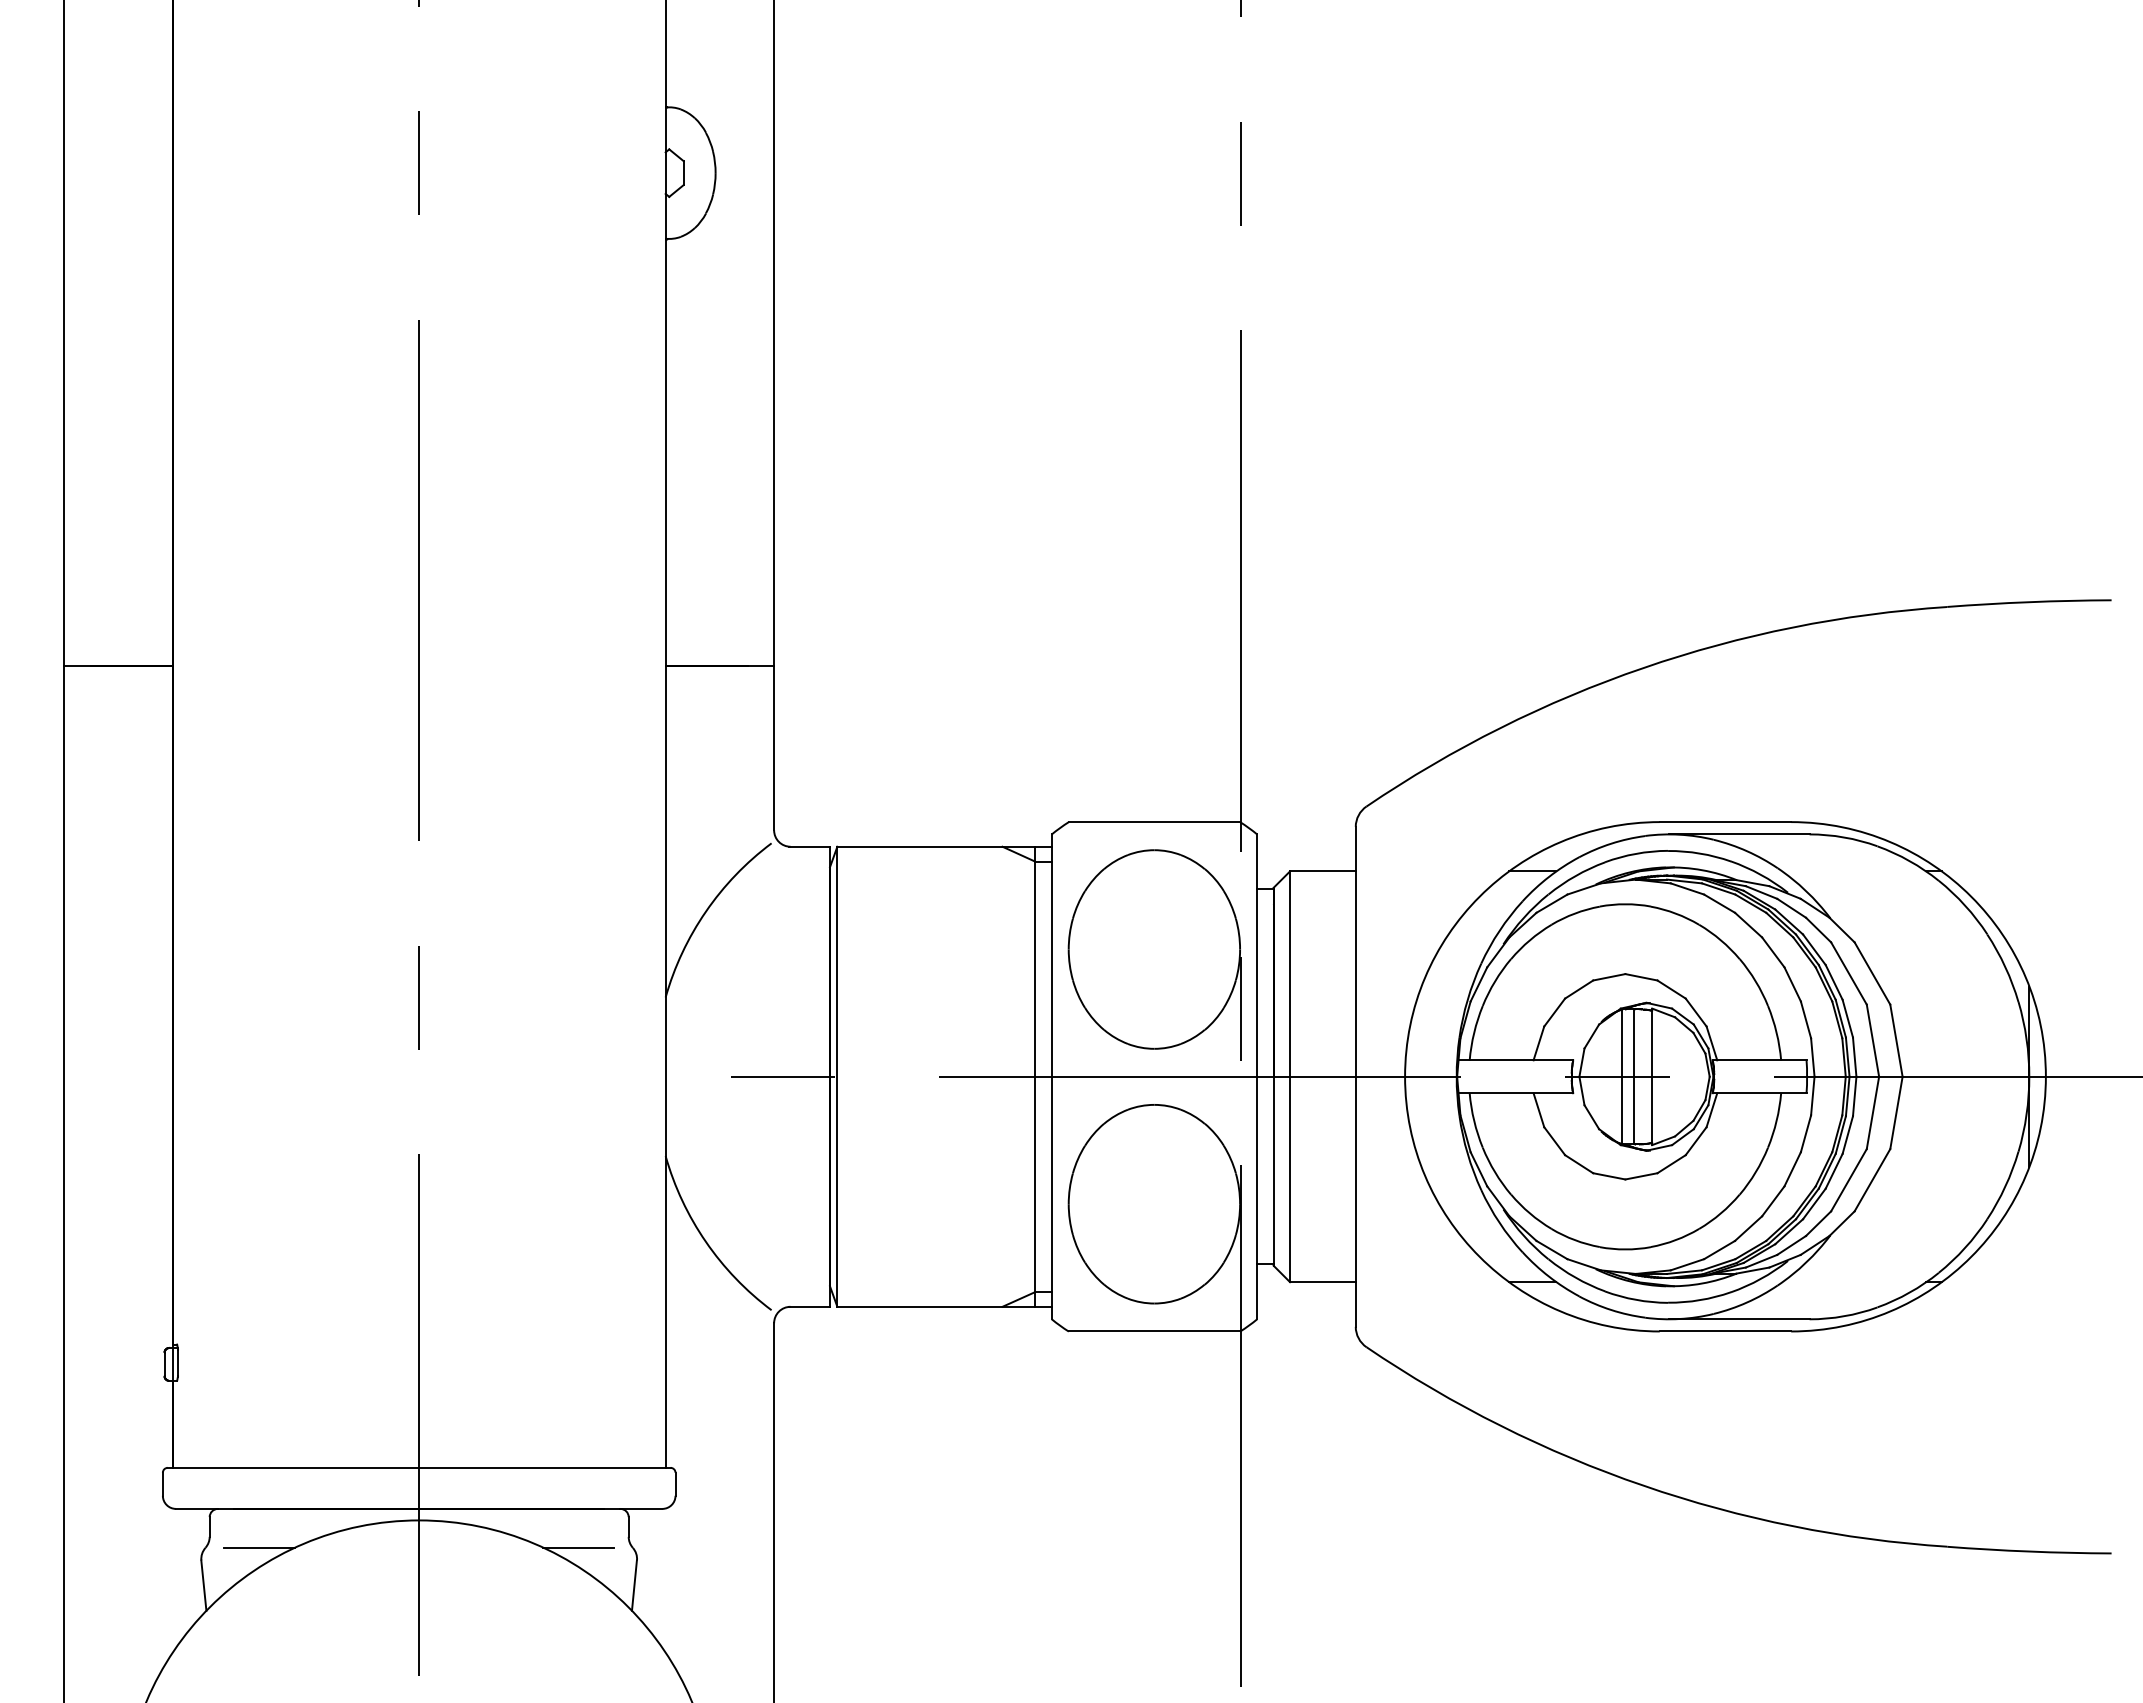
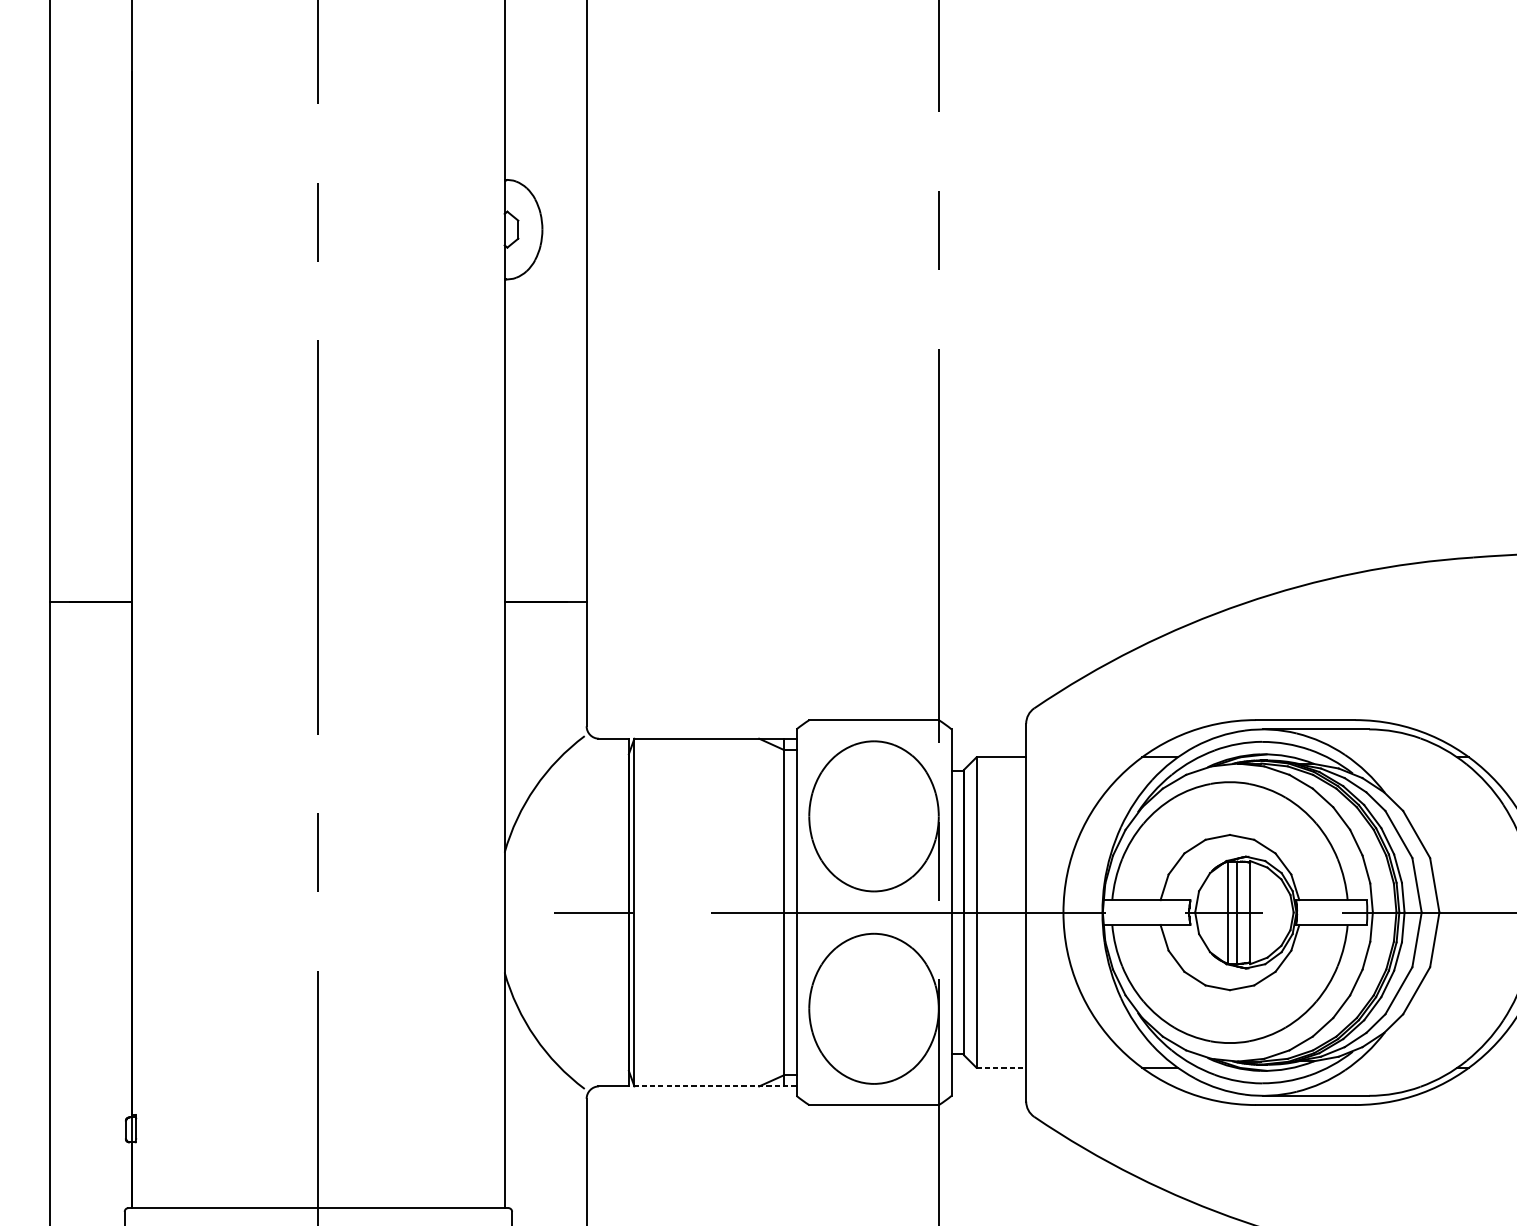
line: (1322, 1282) -> (1001, 1068), solid -> dashed
line: (944, 1306) -> (715, 1086), solid -> dashed

